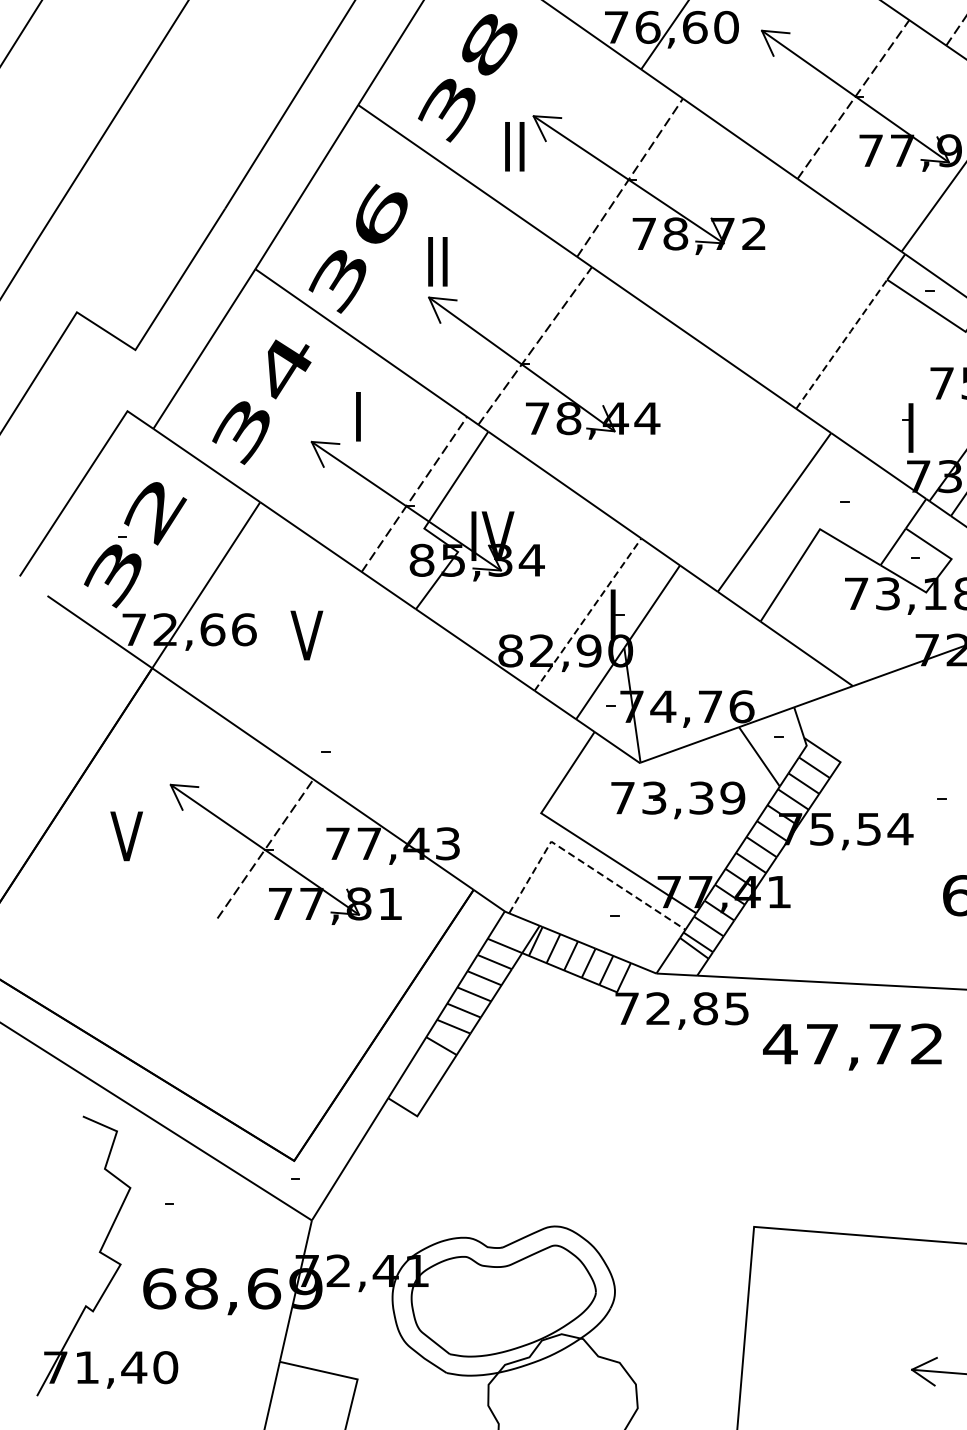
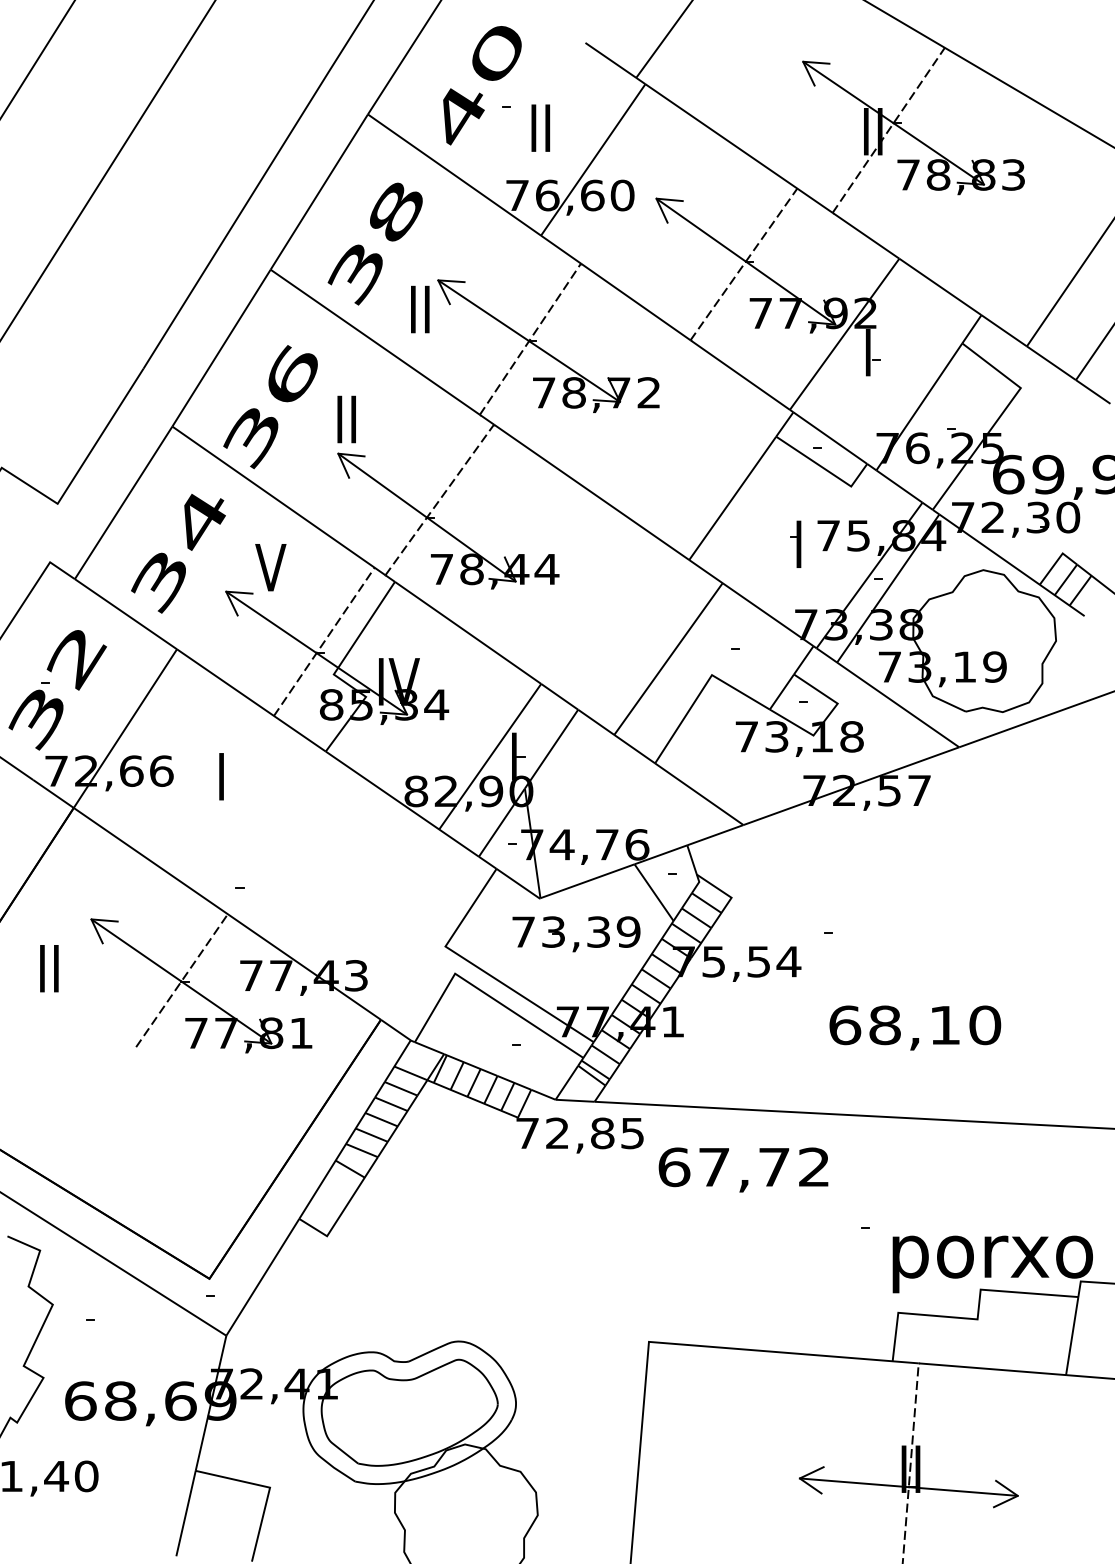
line: (842, 343) -> (733, 497), dashed -> solid
text: (358, 416) -> (270, 567), I -> V
part: (907, 427) -> (795, 543), moved
line: (588, 614) -> (490, 756), dashed -> solid
text: (306, 635) -> (221, 776), V -> I
text: (125, 836) -> (48, 968), V -> II
line: (583, 862) -> (485, 993), dashed -> solid
text: (779, 1044) -> (673, 1167), 47,72 -> 67,72

